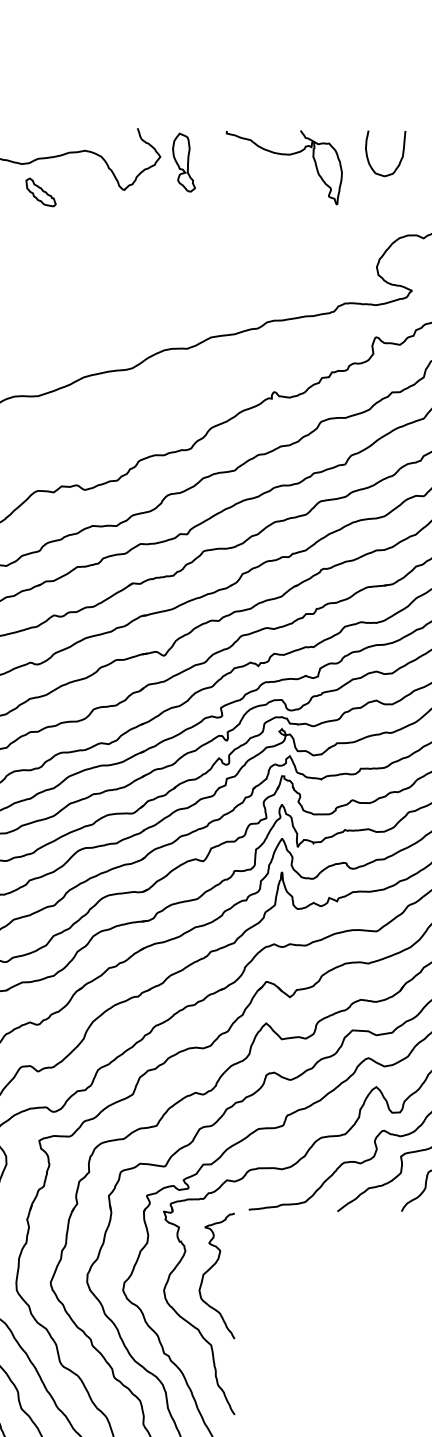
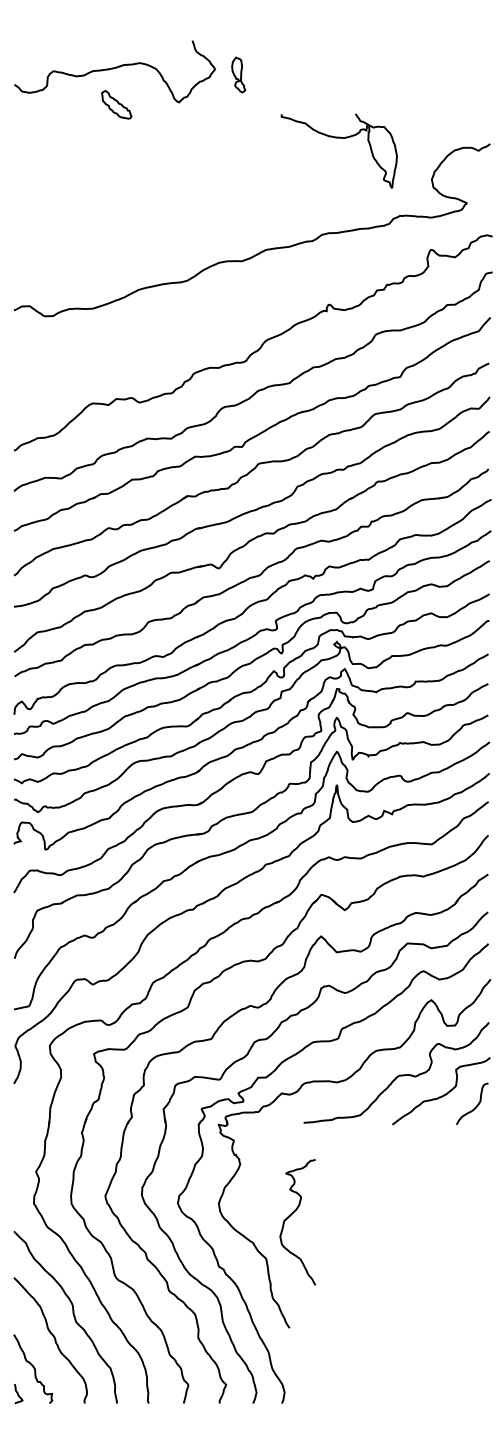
part: (283, 155) -> (338, 138), moved
curve: (399, 161) -> (454, 73), removed
part: (183, 162) -> (238, 74), size x0.6
part: (40, 192) -> (116, 104), moved
curve: (210, 1269) -> (291, 1215), moved

